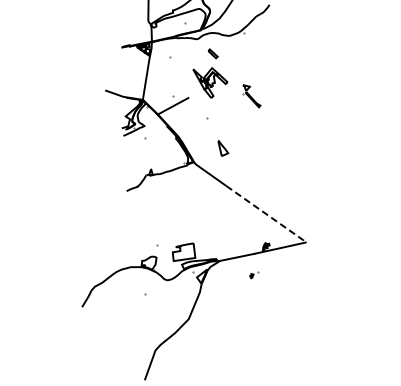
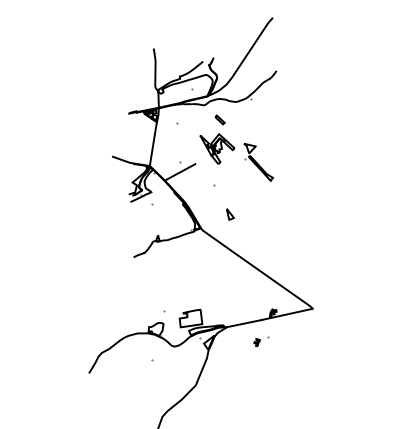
part: (251, 96) -> (258, 162), size x1.67
part: (223, 148) -> (230, 214), size x0.71
line: (266, 214) -> (273, 280), dashed -> solid
part: (254, 275) -> (261, 341), size x1.67

